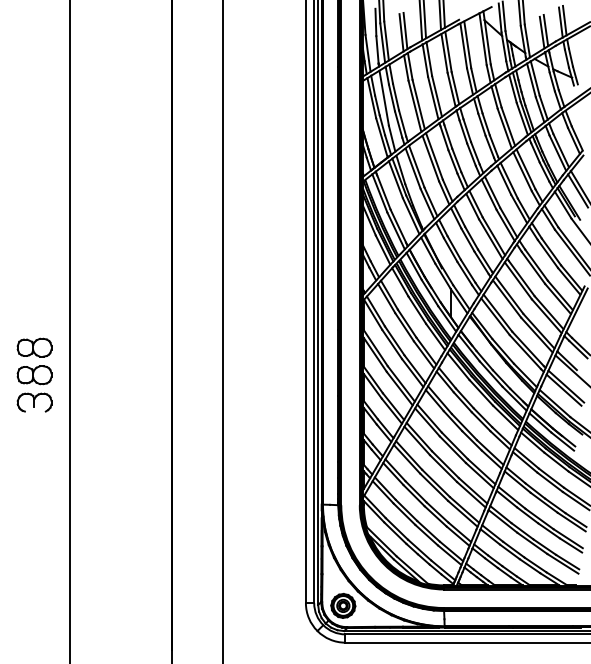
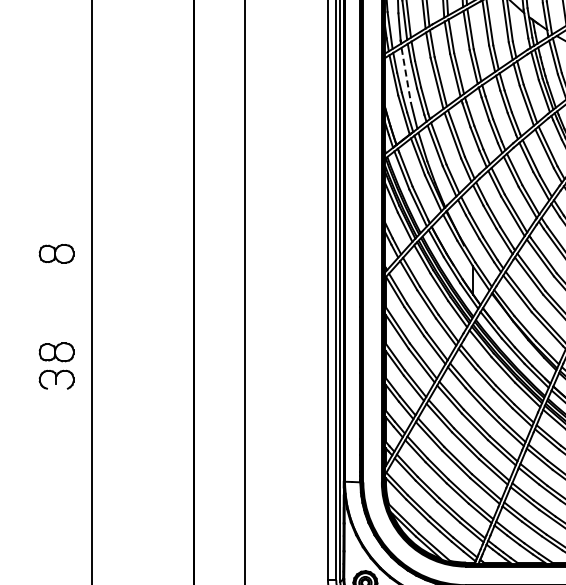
line: (384, 98) -> (406, 75), solid -> dashed
part: (34, 347) -> (56, 253), moved

